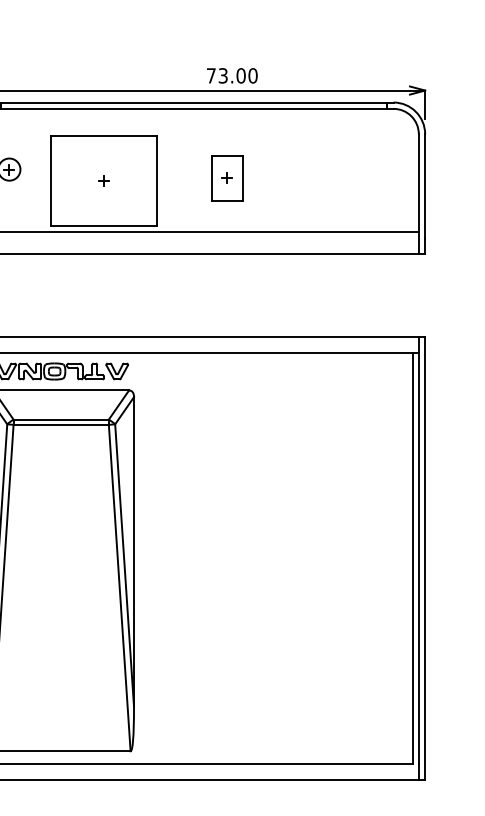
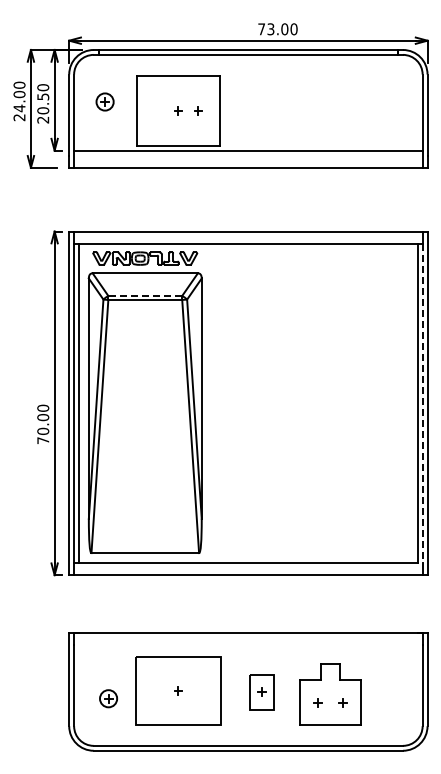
part: (226, 177) -> (273, 108), removed
part: (129, 180) -> (198, 110), added
line: (61, 419) -> (145, 295), solid -> dashed
line: (418, 558) -> (422, 403), solid -> dashed

